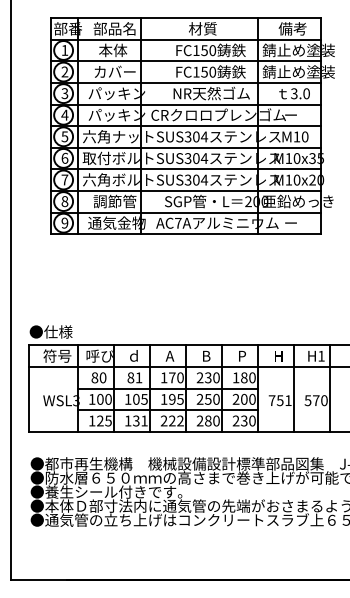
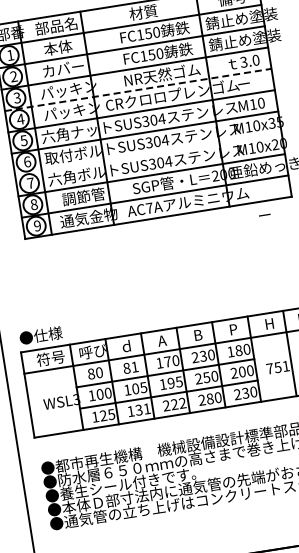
line: (185, 104) -> (138, 89), solid -> dashed
line: (185, 169) -> (148, 154), removed
text: (290, 222) -> (264, 214), moved

